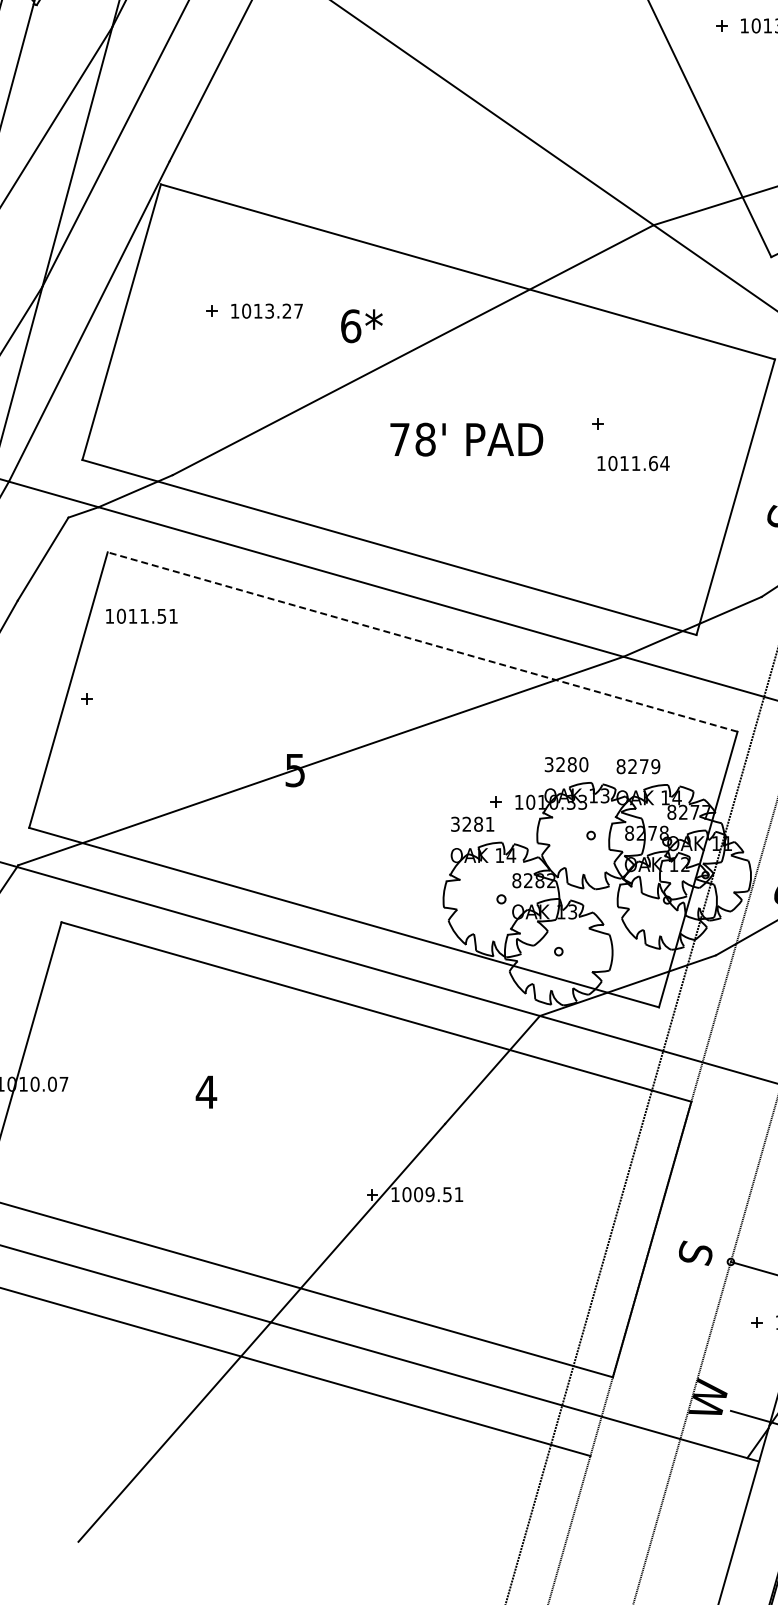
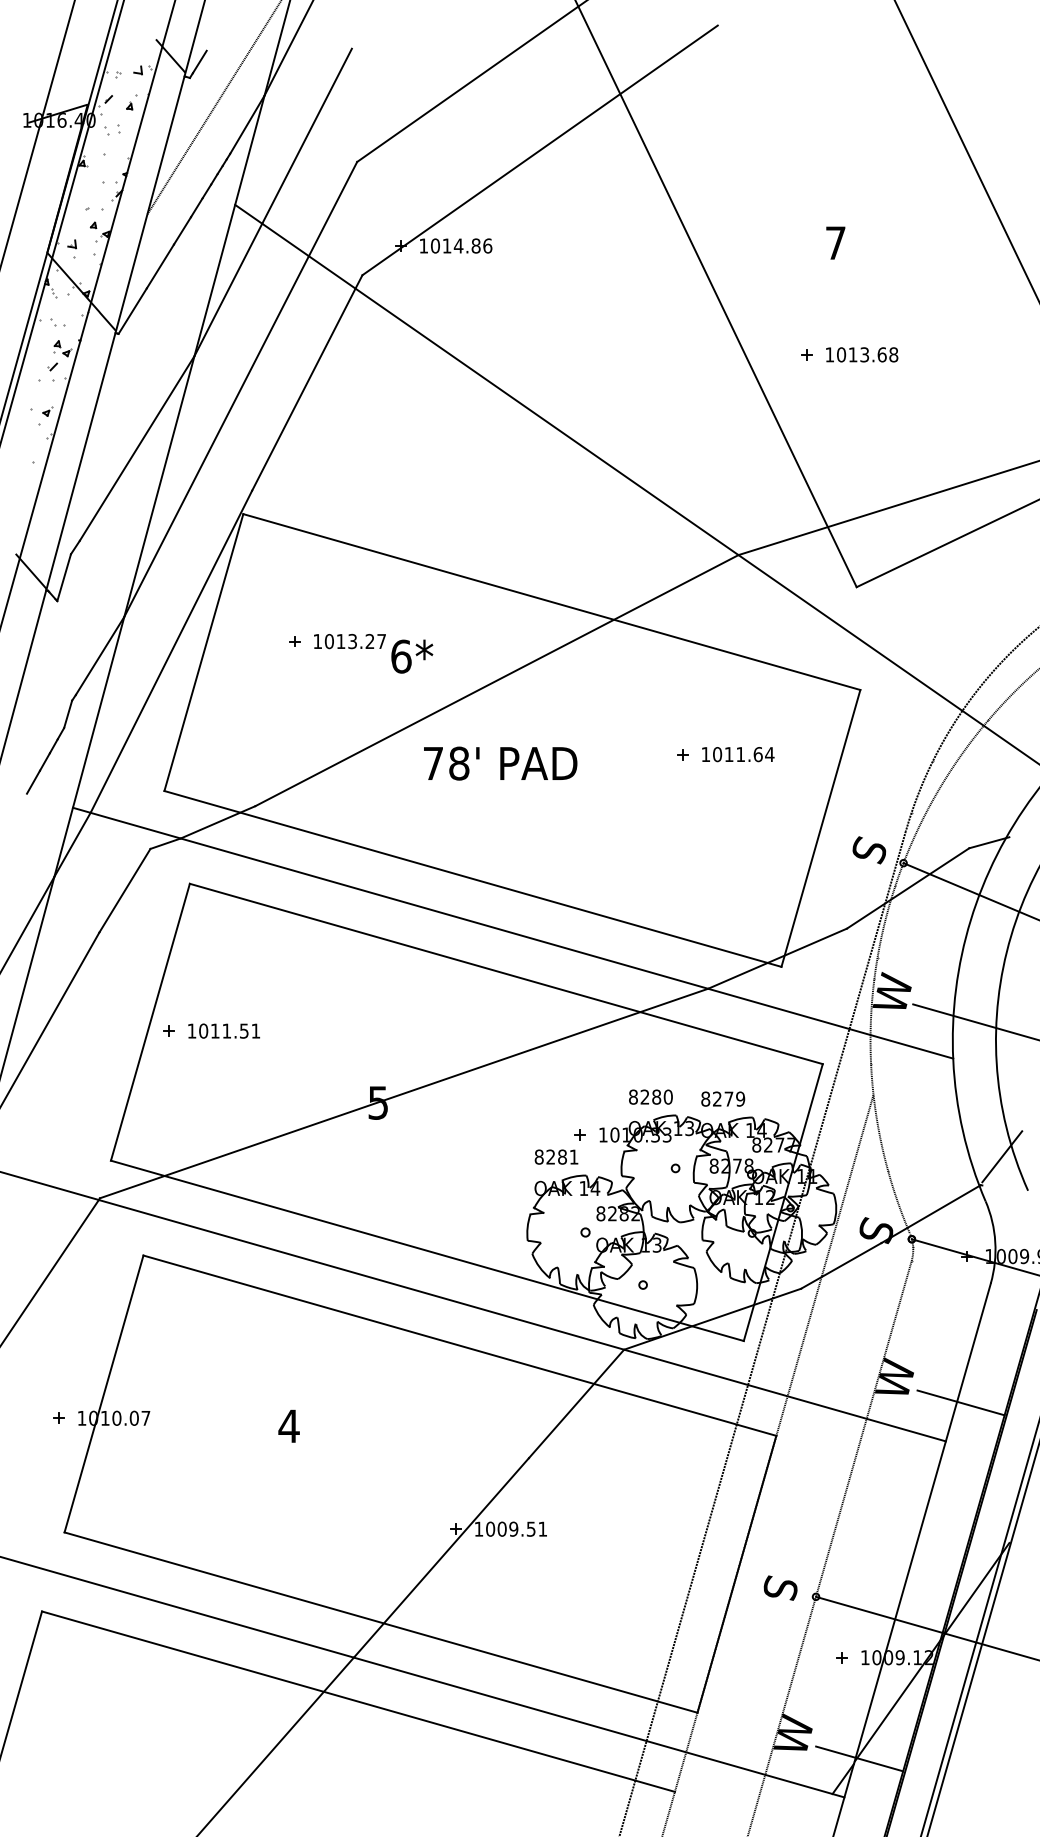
text: (362, 326) -> (412, 656), moved
text: (466, 439) -> (500, 763), moved
text: (633, 463) -> (738, 754), moved
text: (142, 615) -> (224, 1030), moved
line: (421, 641) -> (505, 973), dashed -> solid
text: (549, 763) -> (633, 1096), 3280 -> 8280
text: (454, 823) -> (538, 1156), 3281 -> 8281

